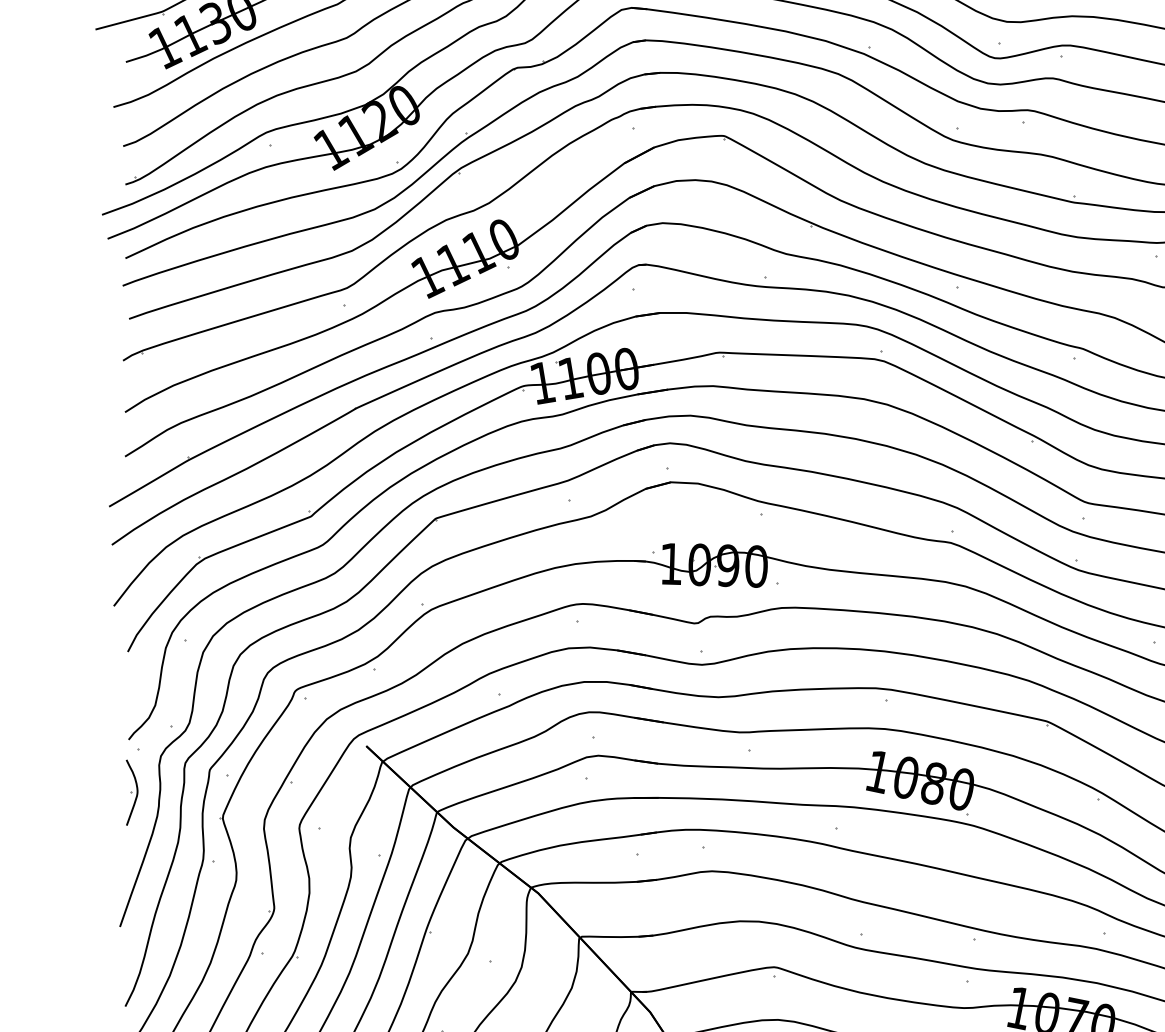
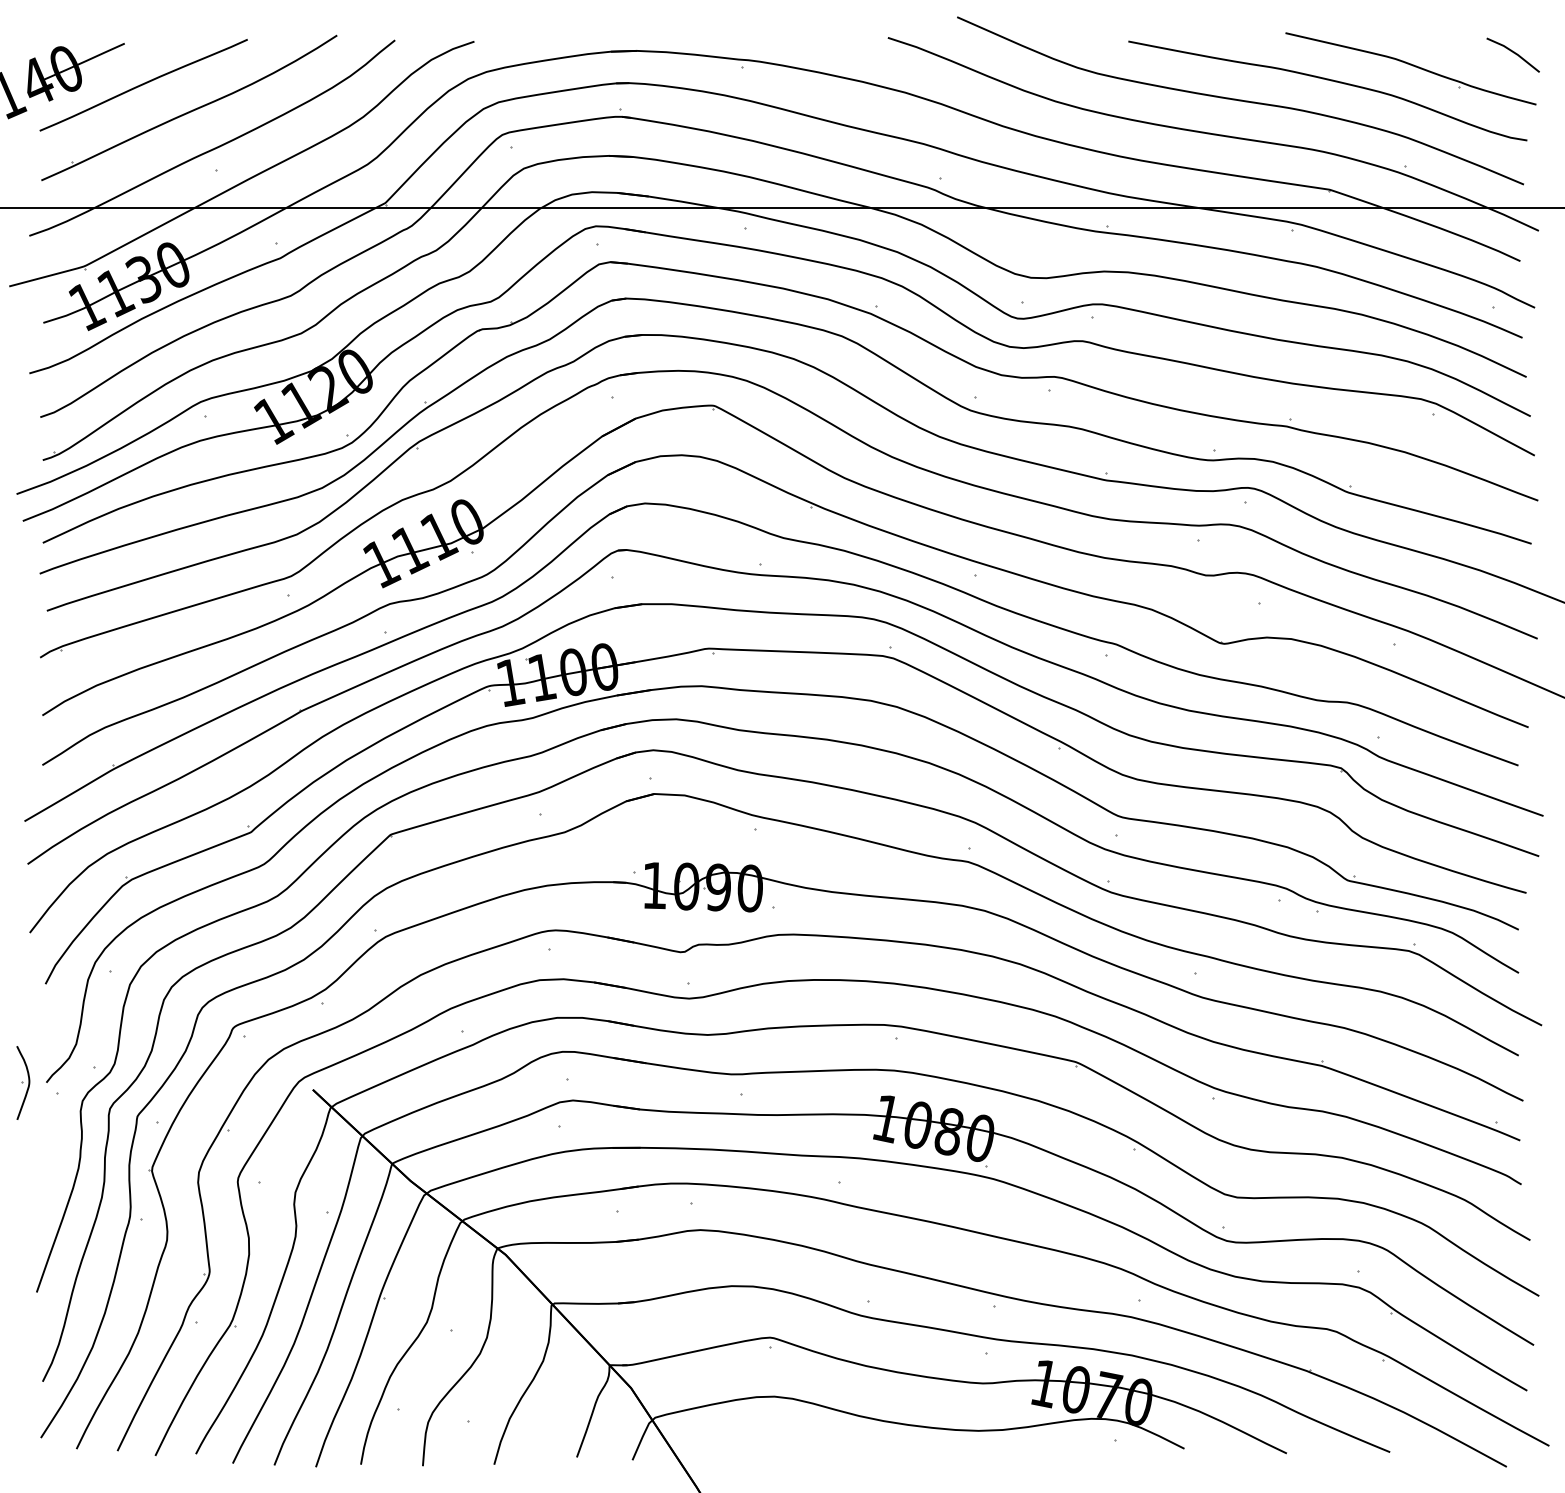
part: (132, 792) -> (23, 1082), moved

